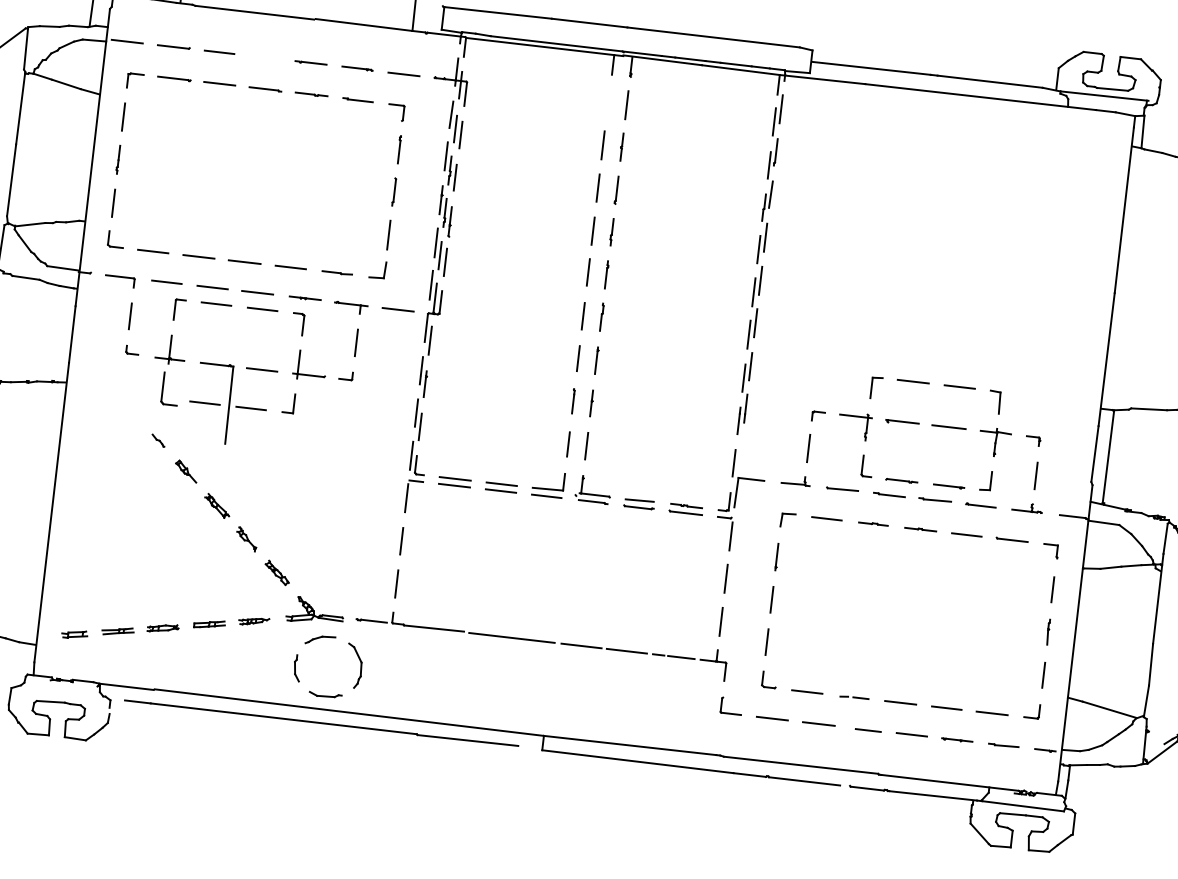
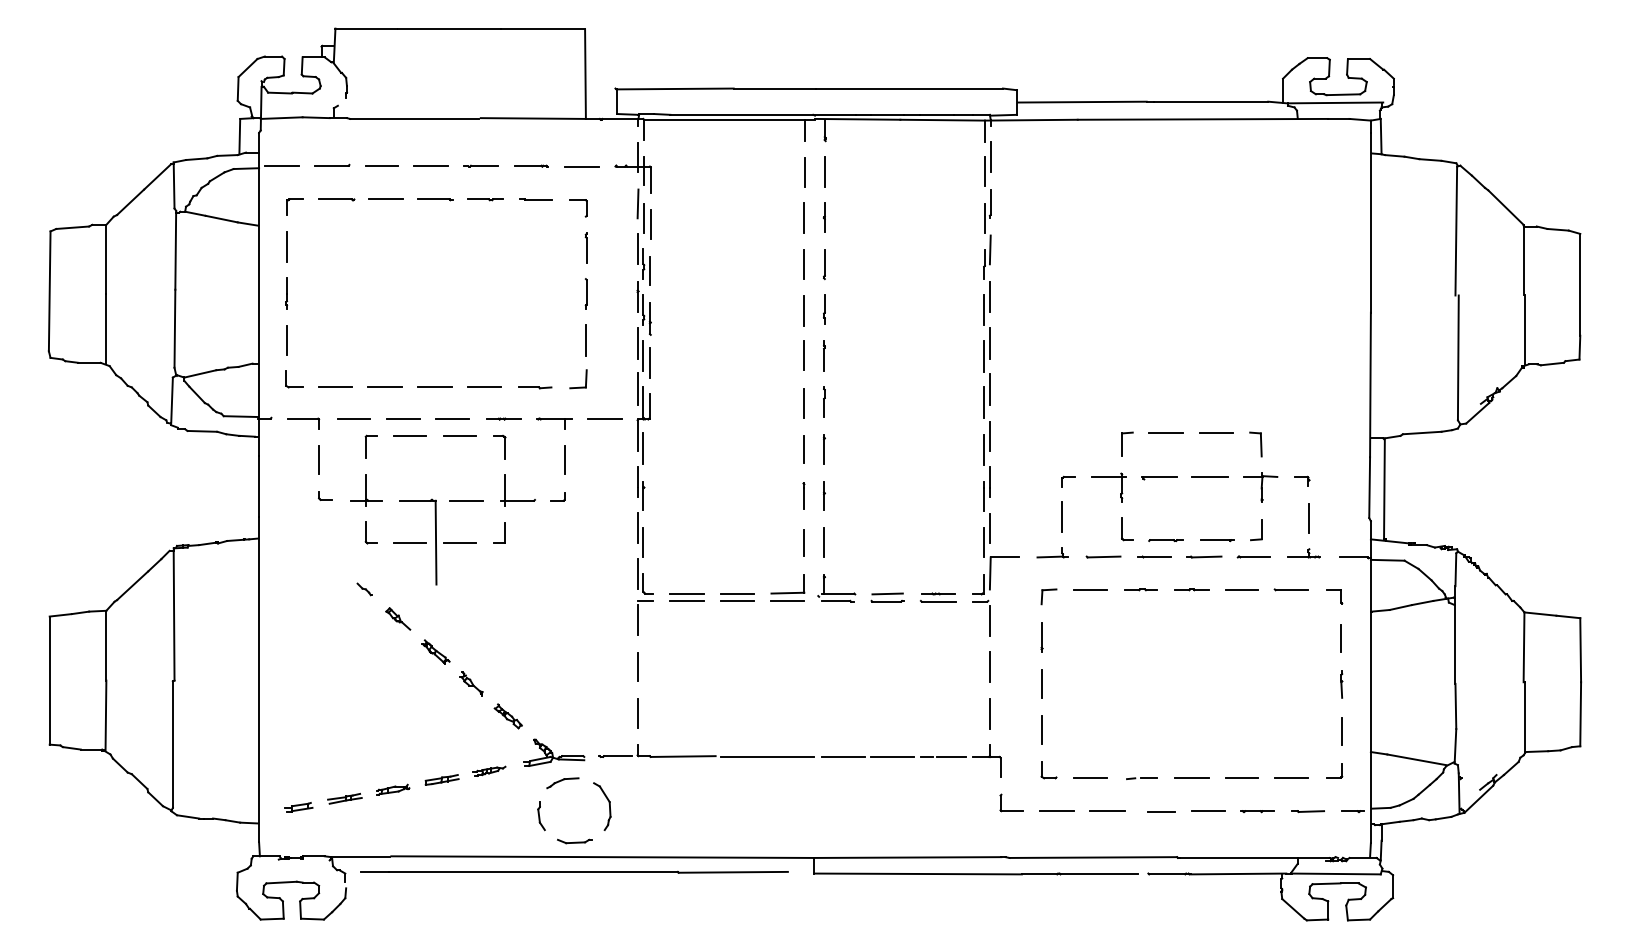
line: (264, 57) -> (430, 165), added
line: (608, 103) -> (805, 172), added
part: (170, 388) -> (370, 532), size x0.62
line: (740, 451) -> (989, 528), added

